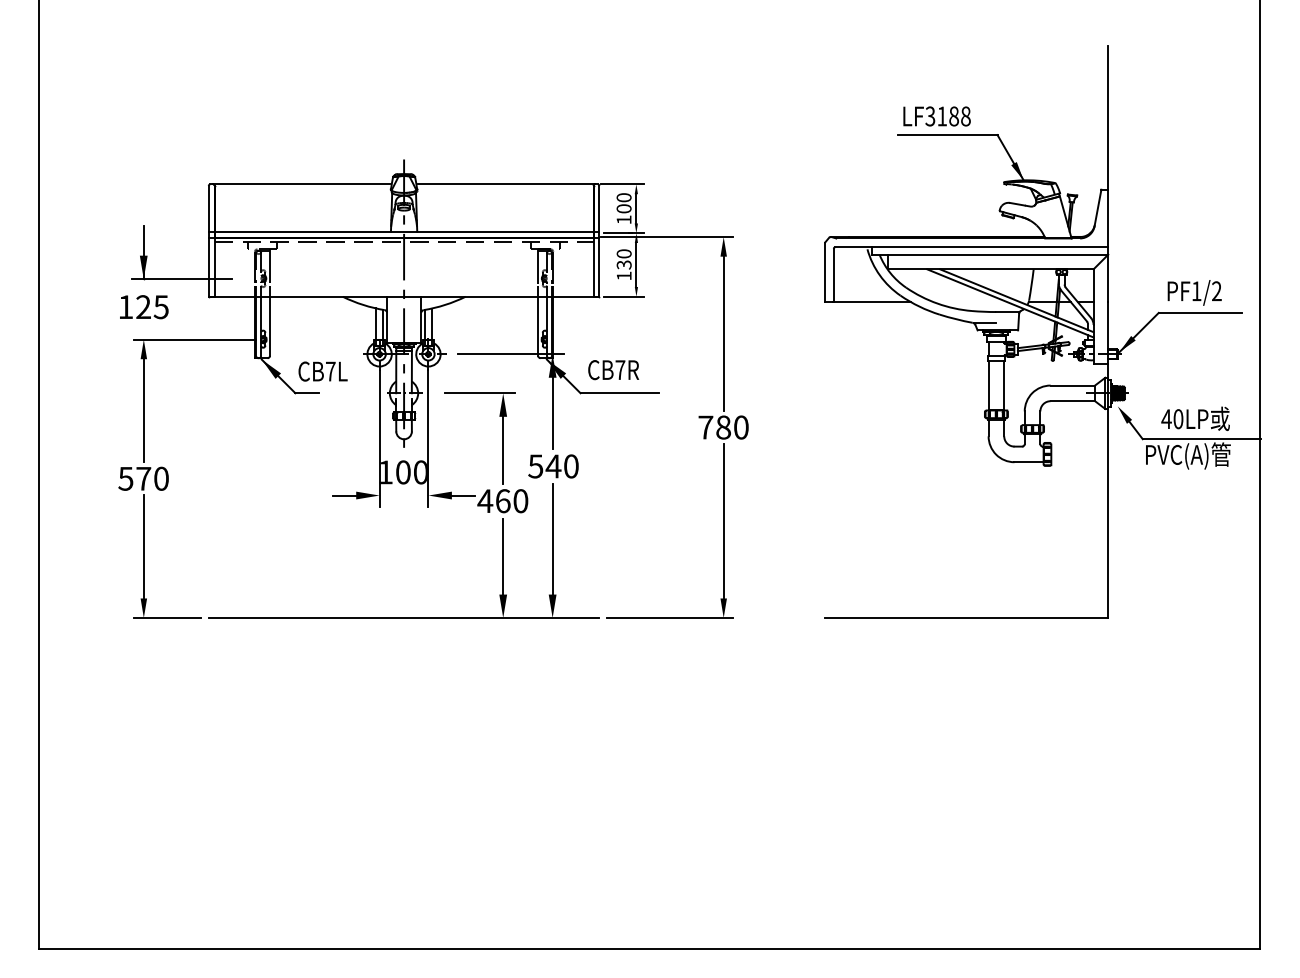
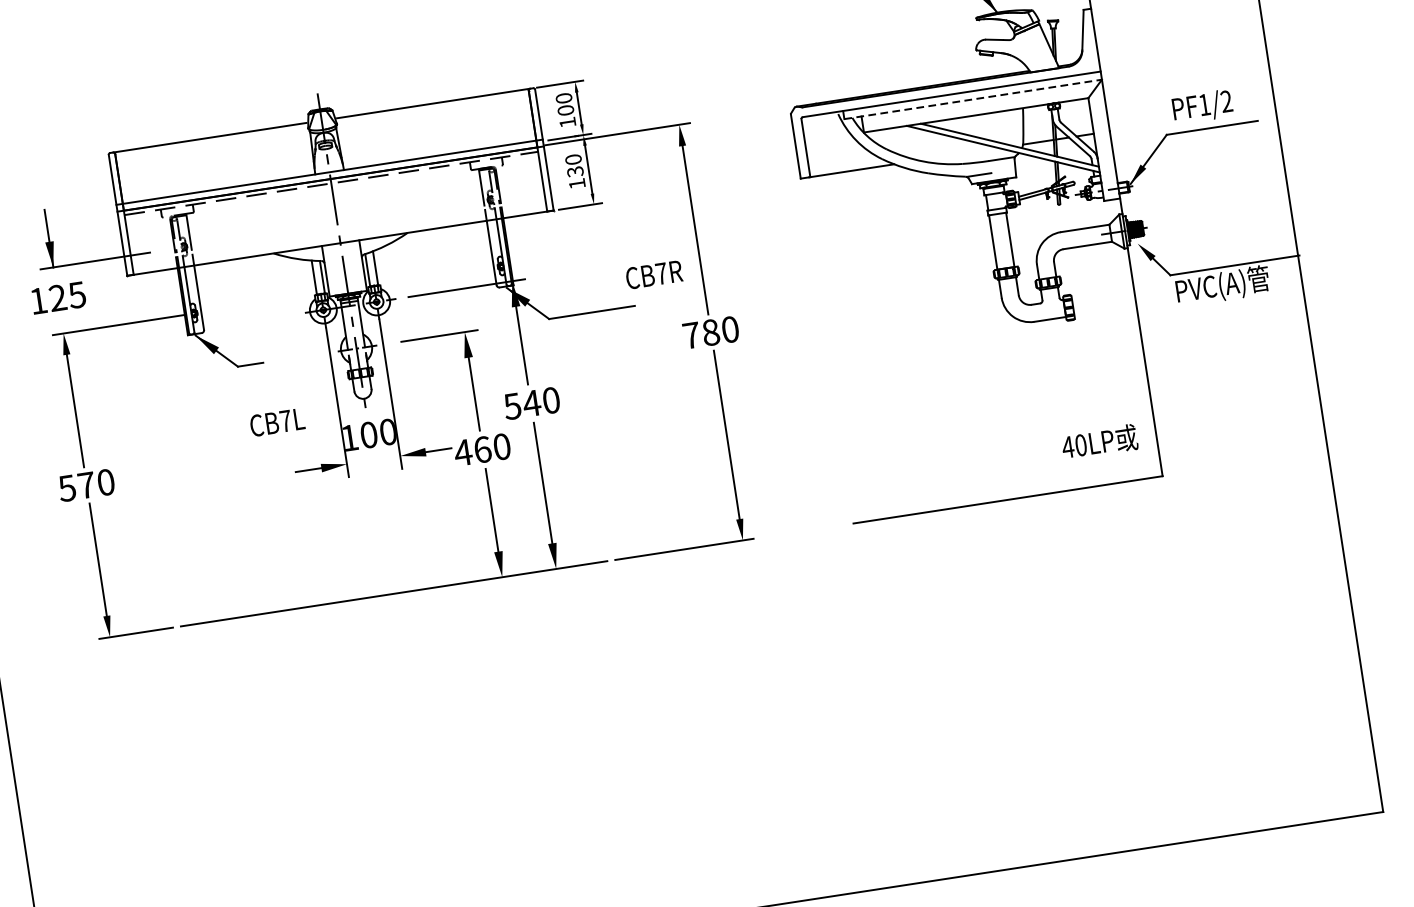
line: (990, 254) -> (973, 99), solid -> dashed
text: (613, 370) -> (654, 275), moved
text: (322, 371) -> (276, 422), moved
text: (1195, 418) -> (1099, 441), moved

